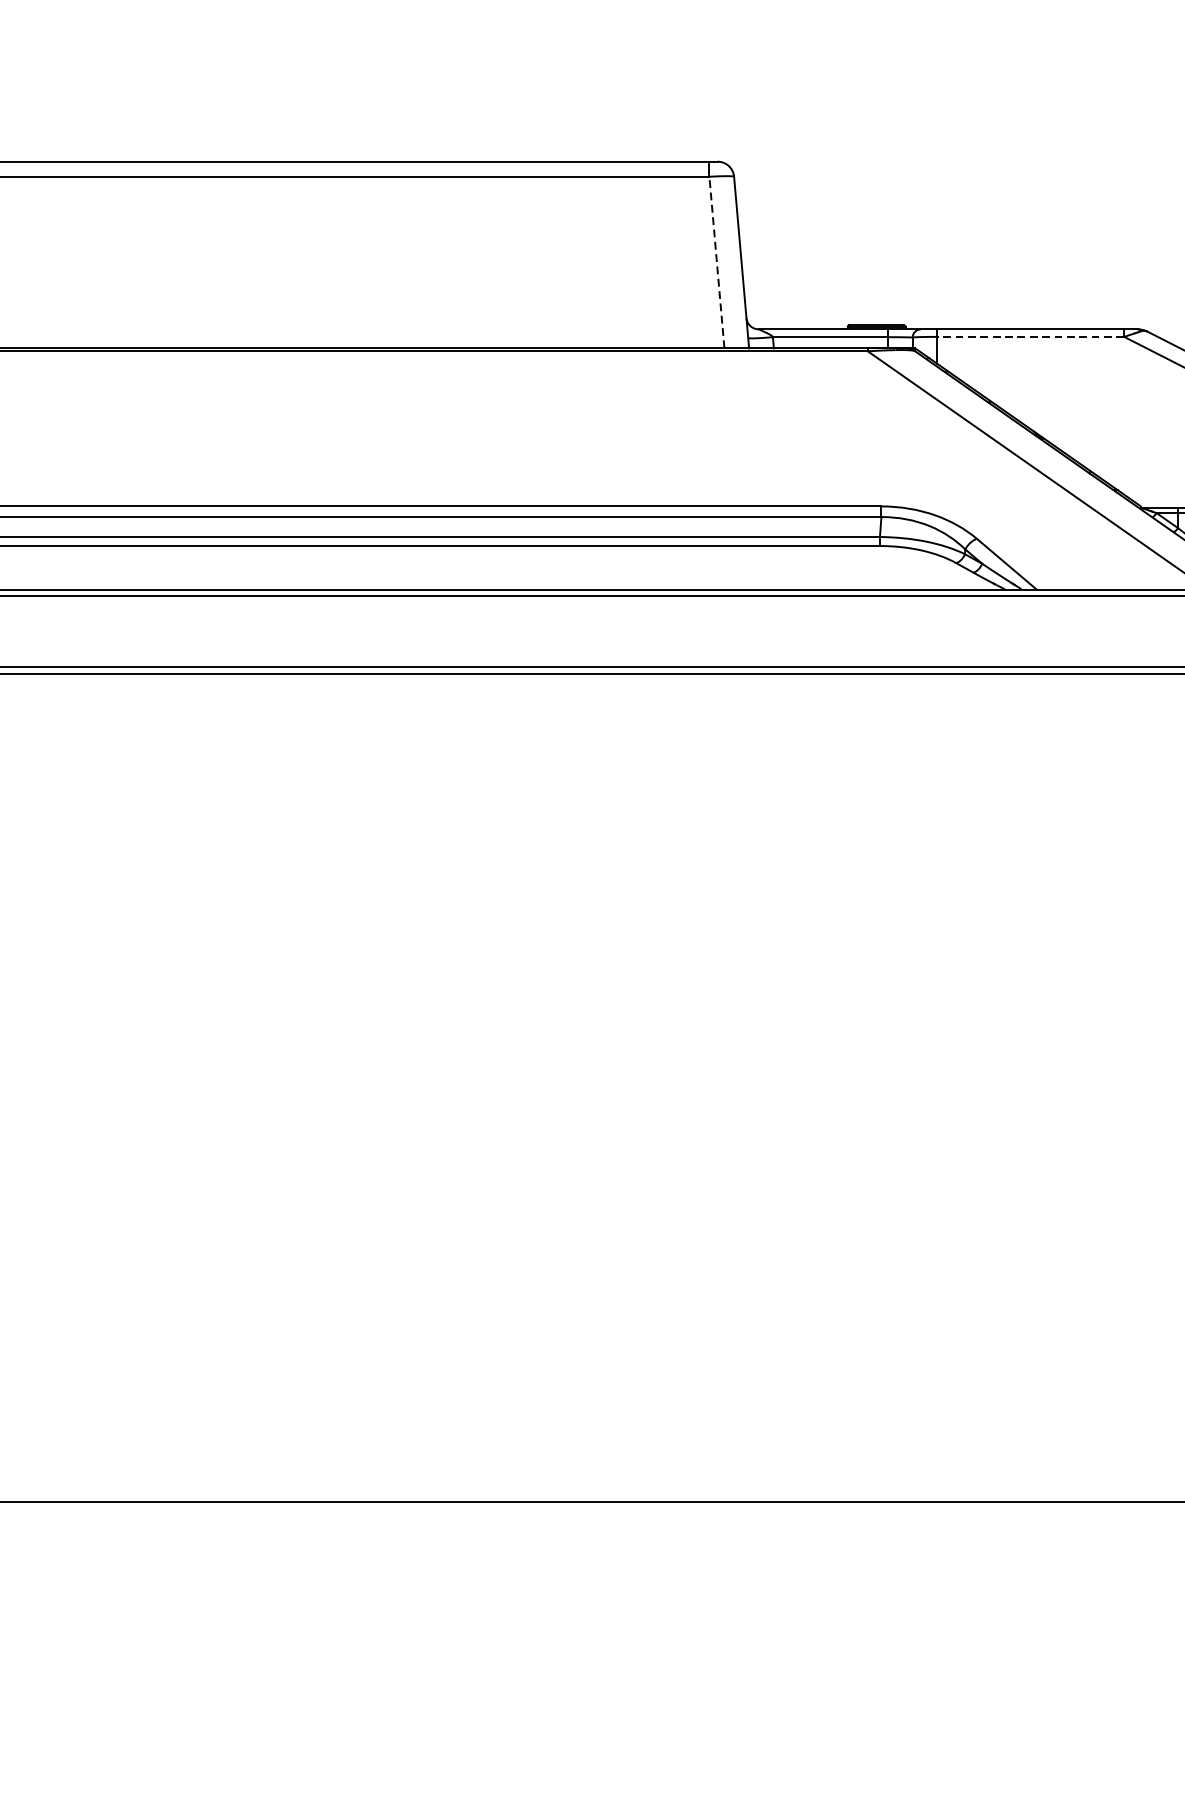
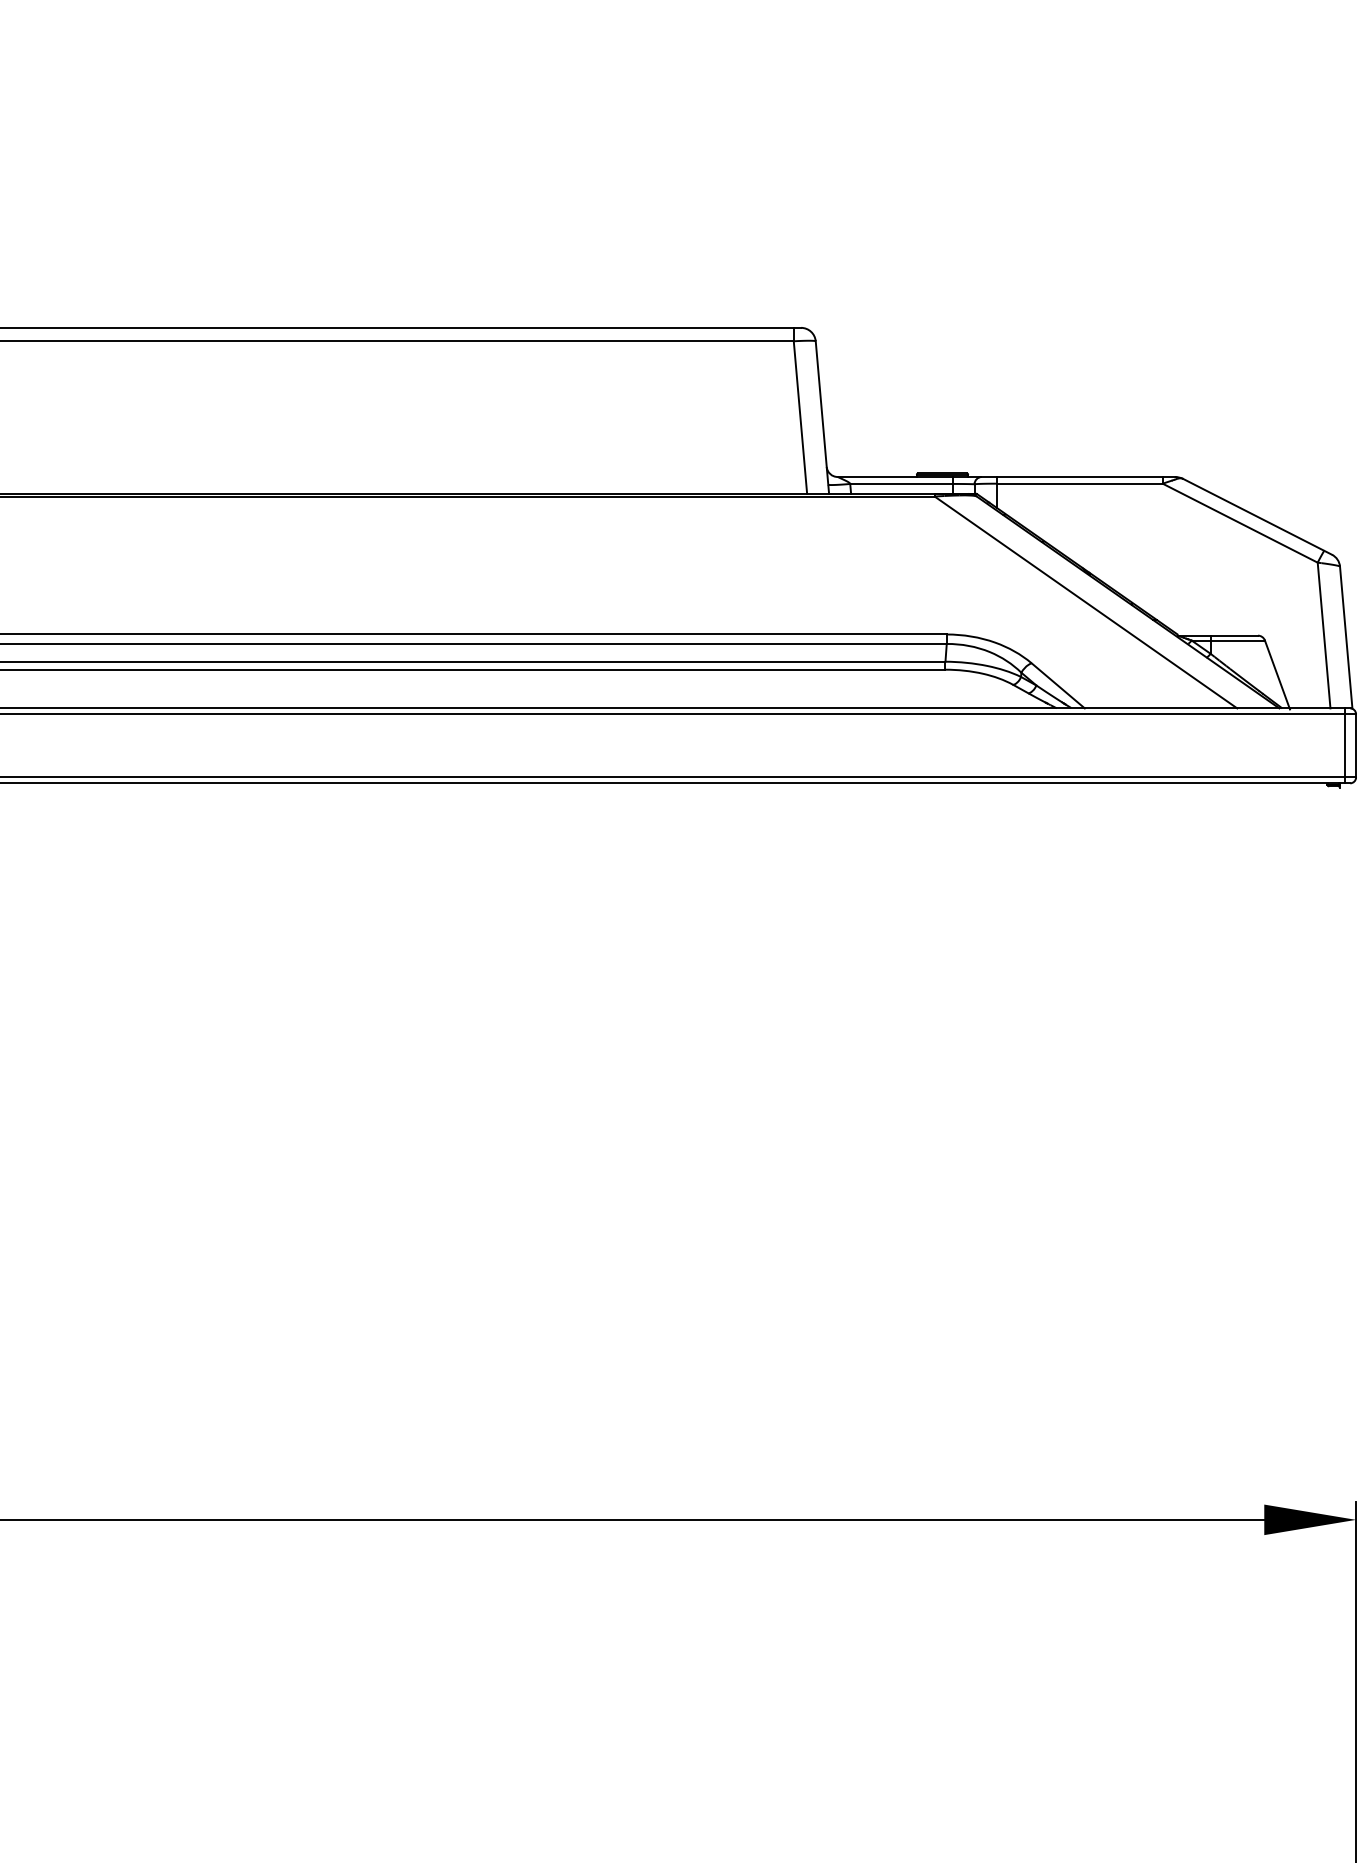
line: (716, 262) -> (800, 417), dashed -> solid
line: (1030, 336) -> (1079, 483), dashed -> solid

